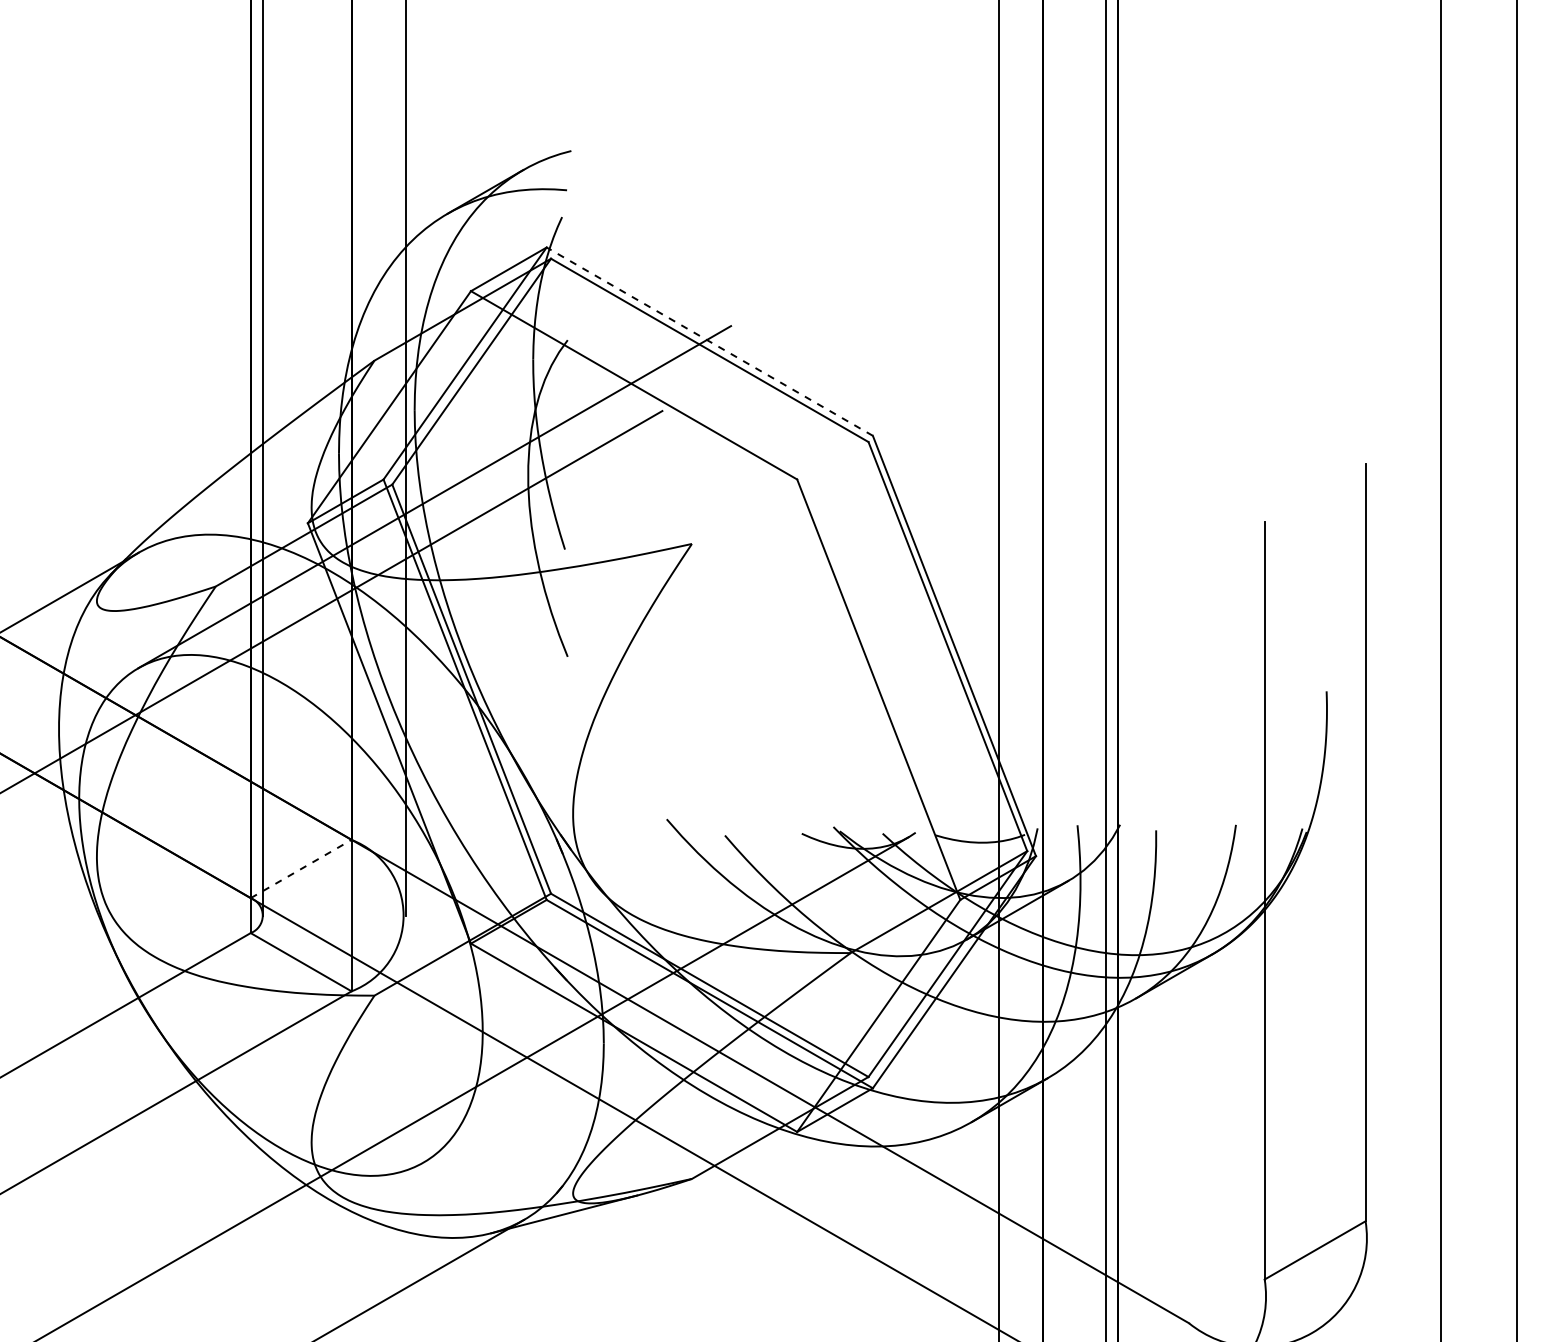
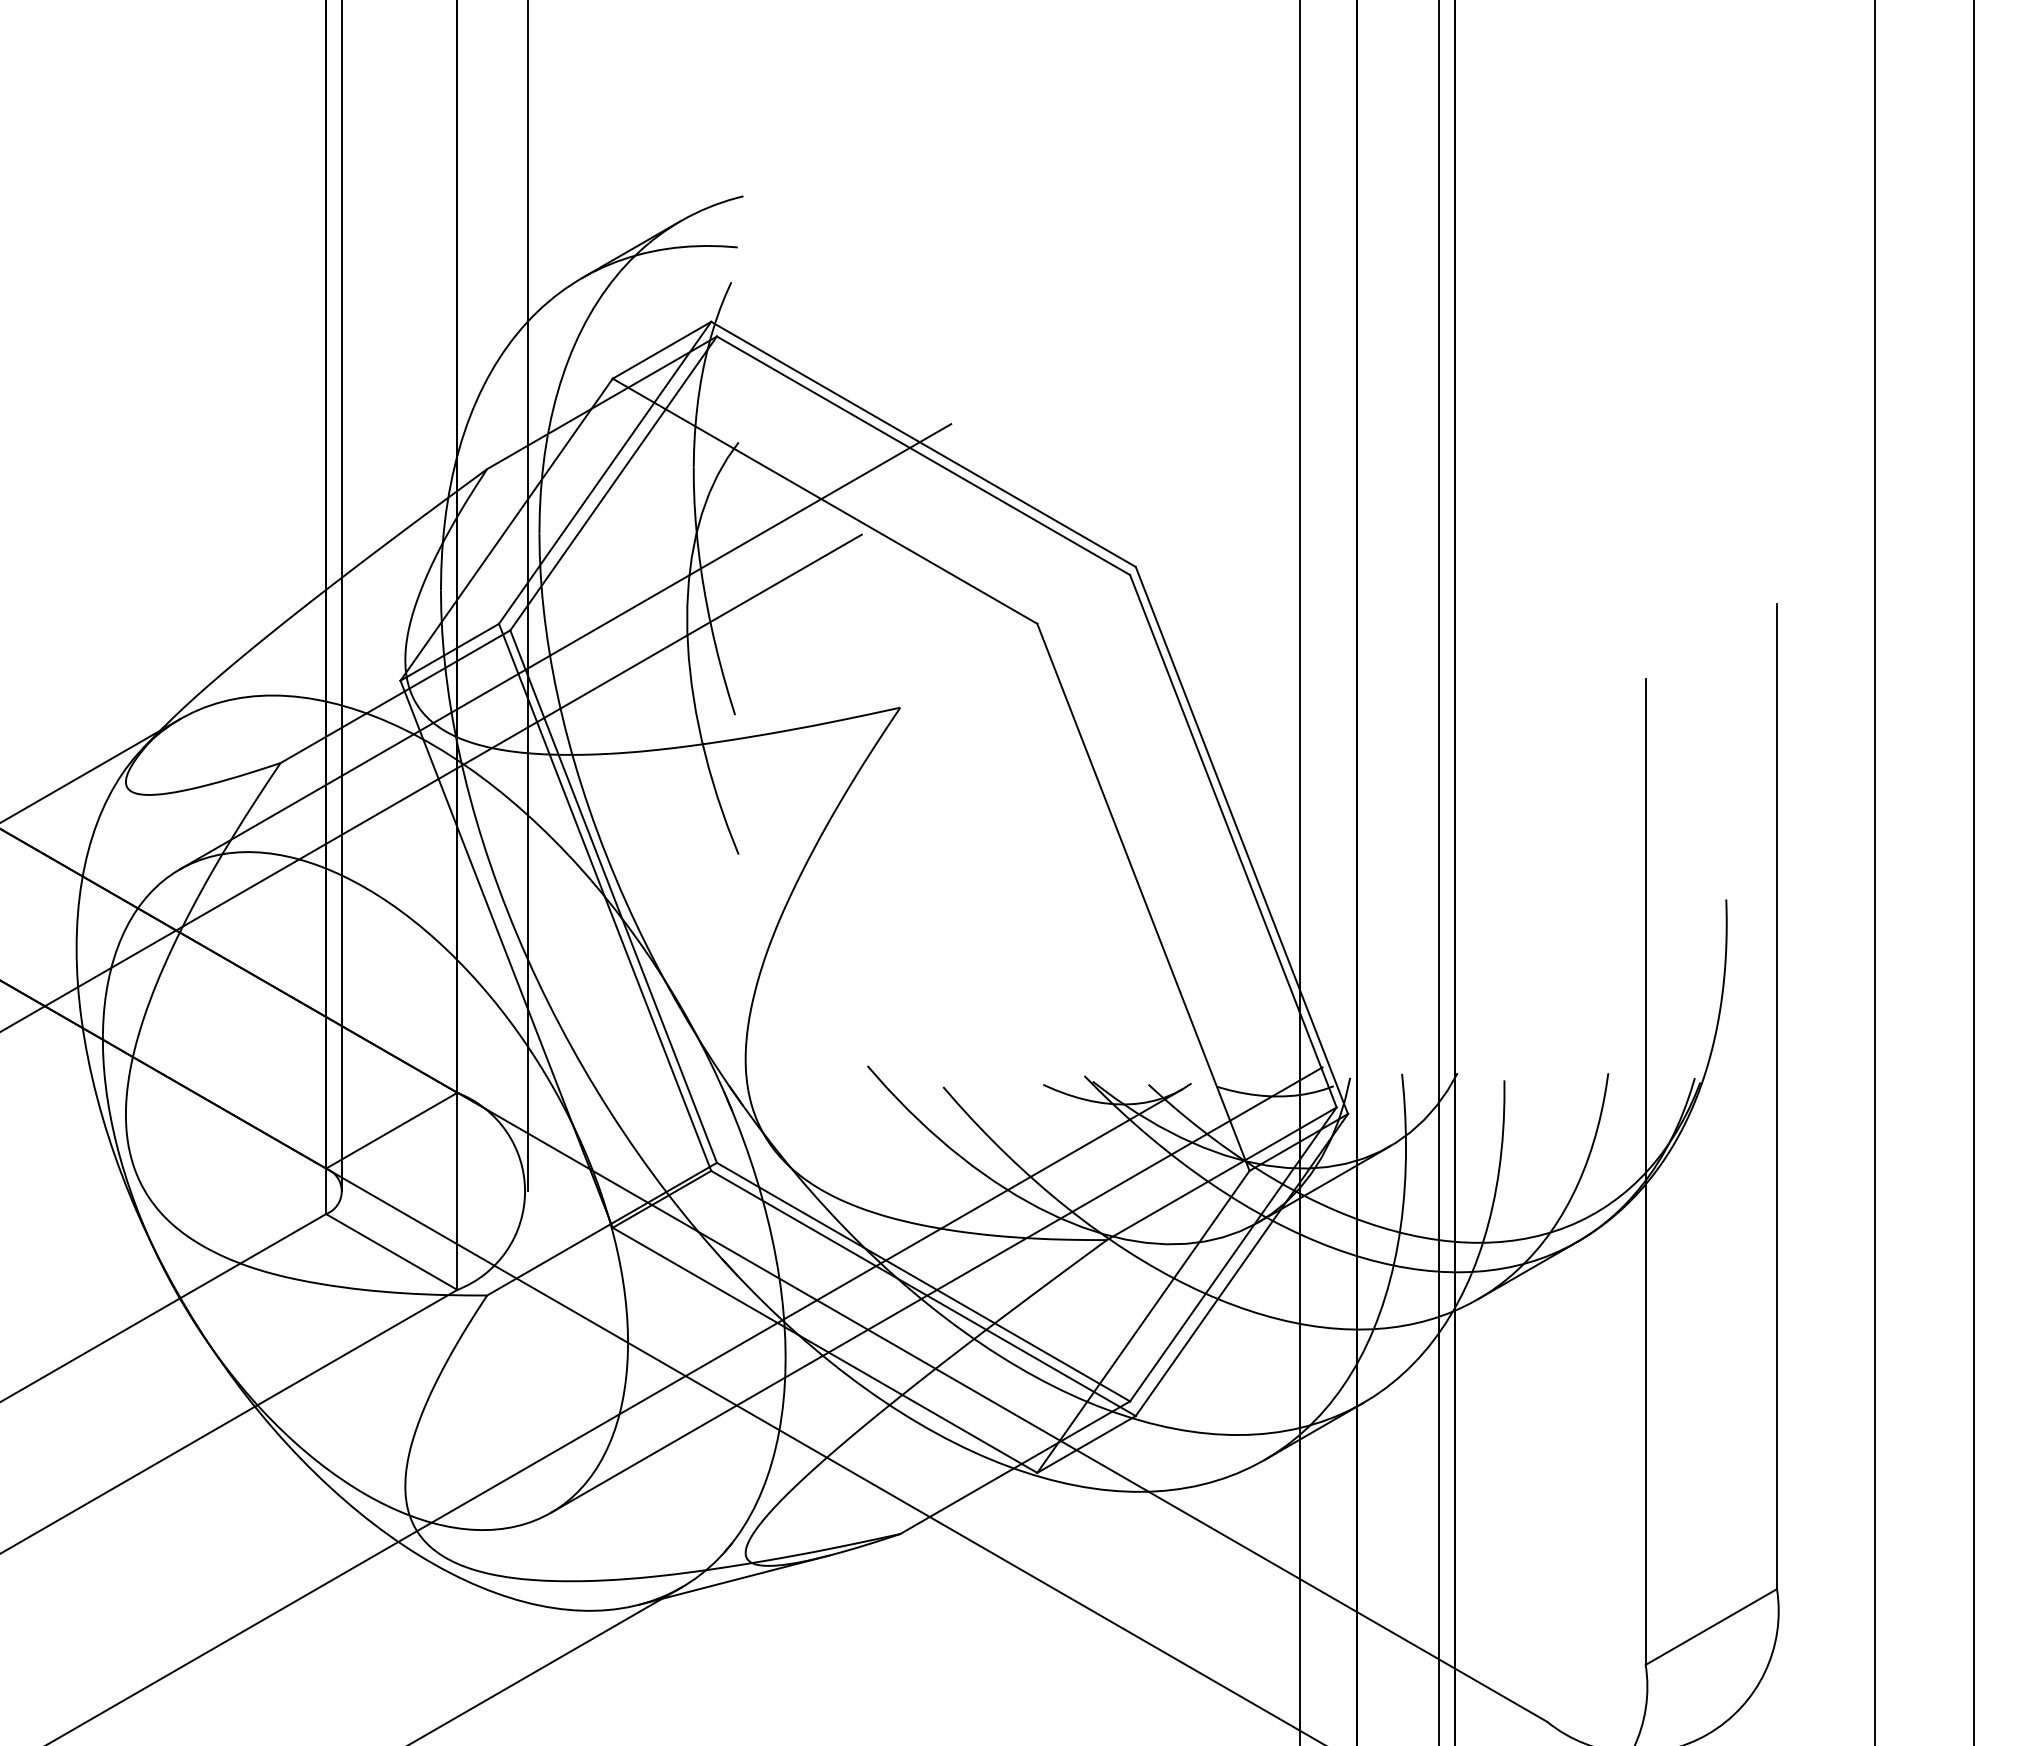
line: (709, 341) -> (923, 444), dashed -> solid
line: (300, 868) -> (391, 1130), dashed -> solid
line: (719, 991) -> (936, 1289), added

